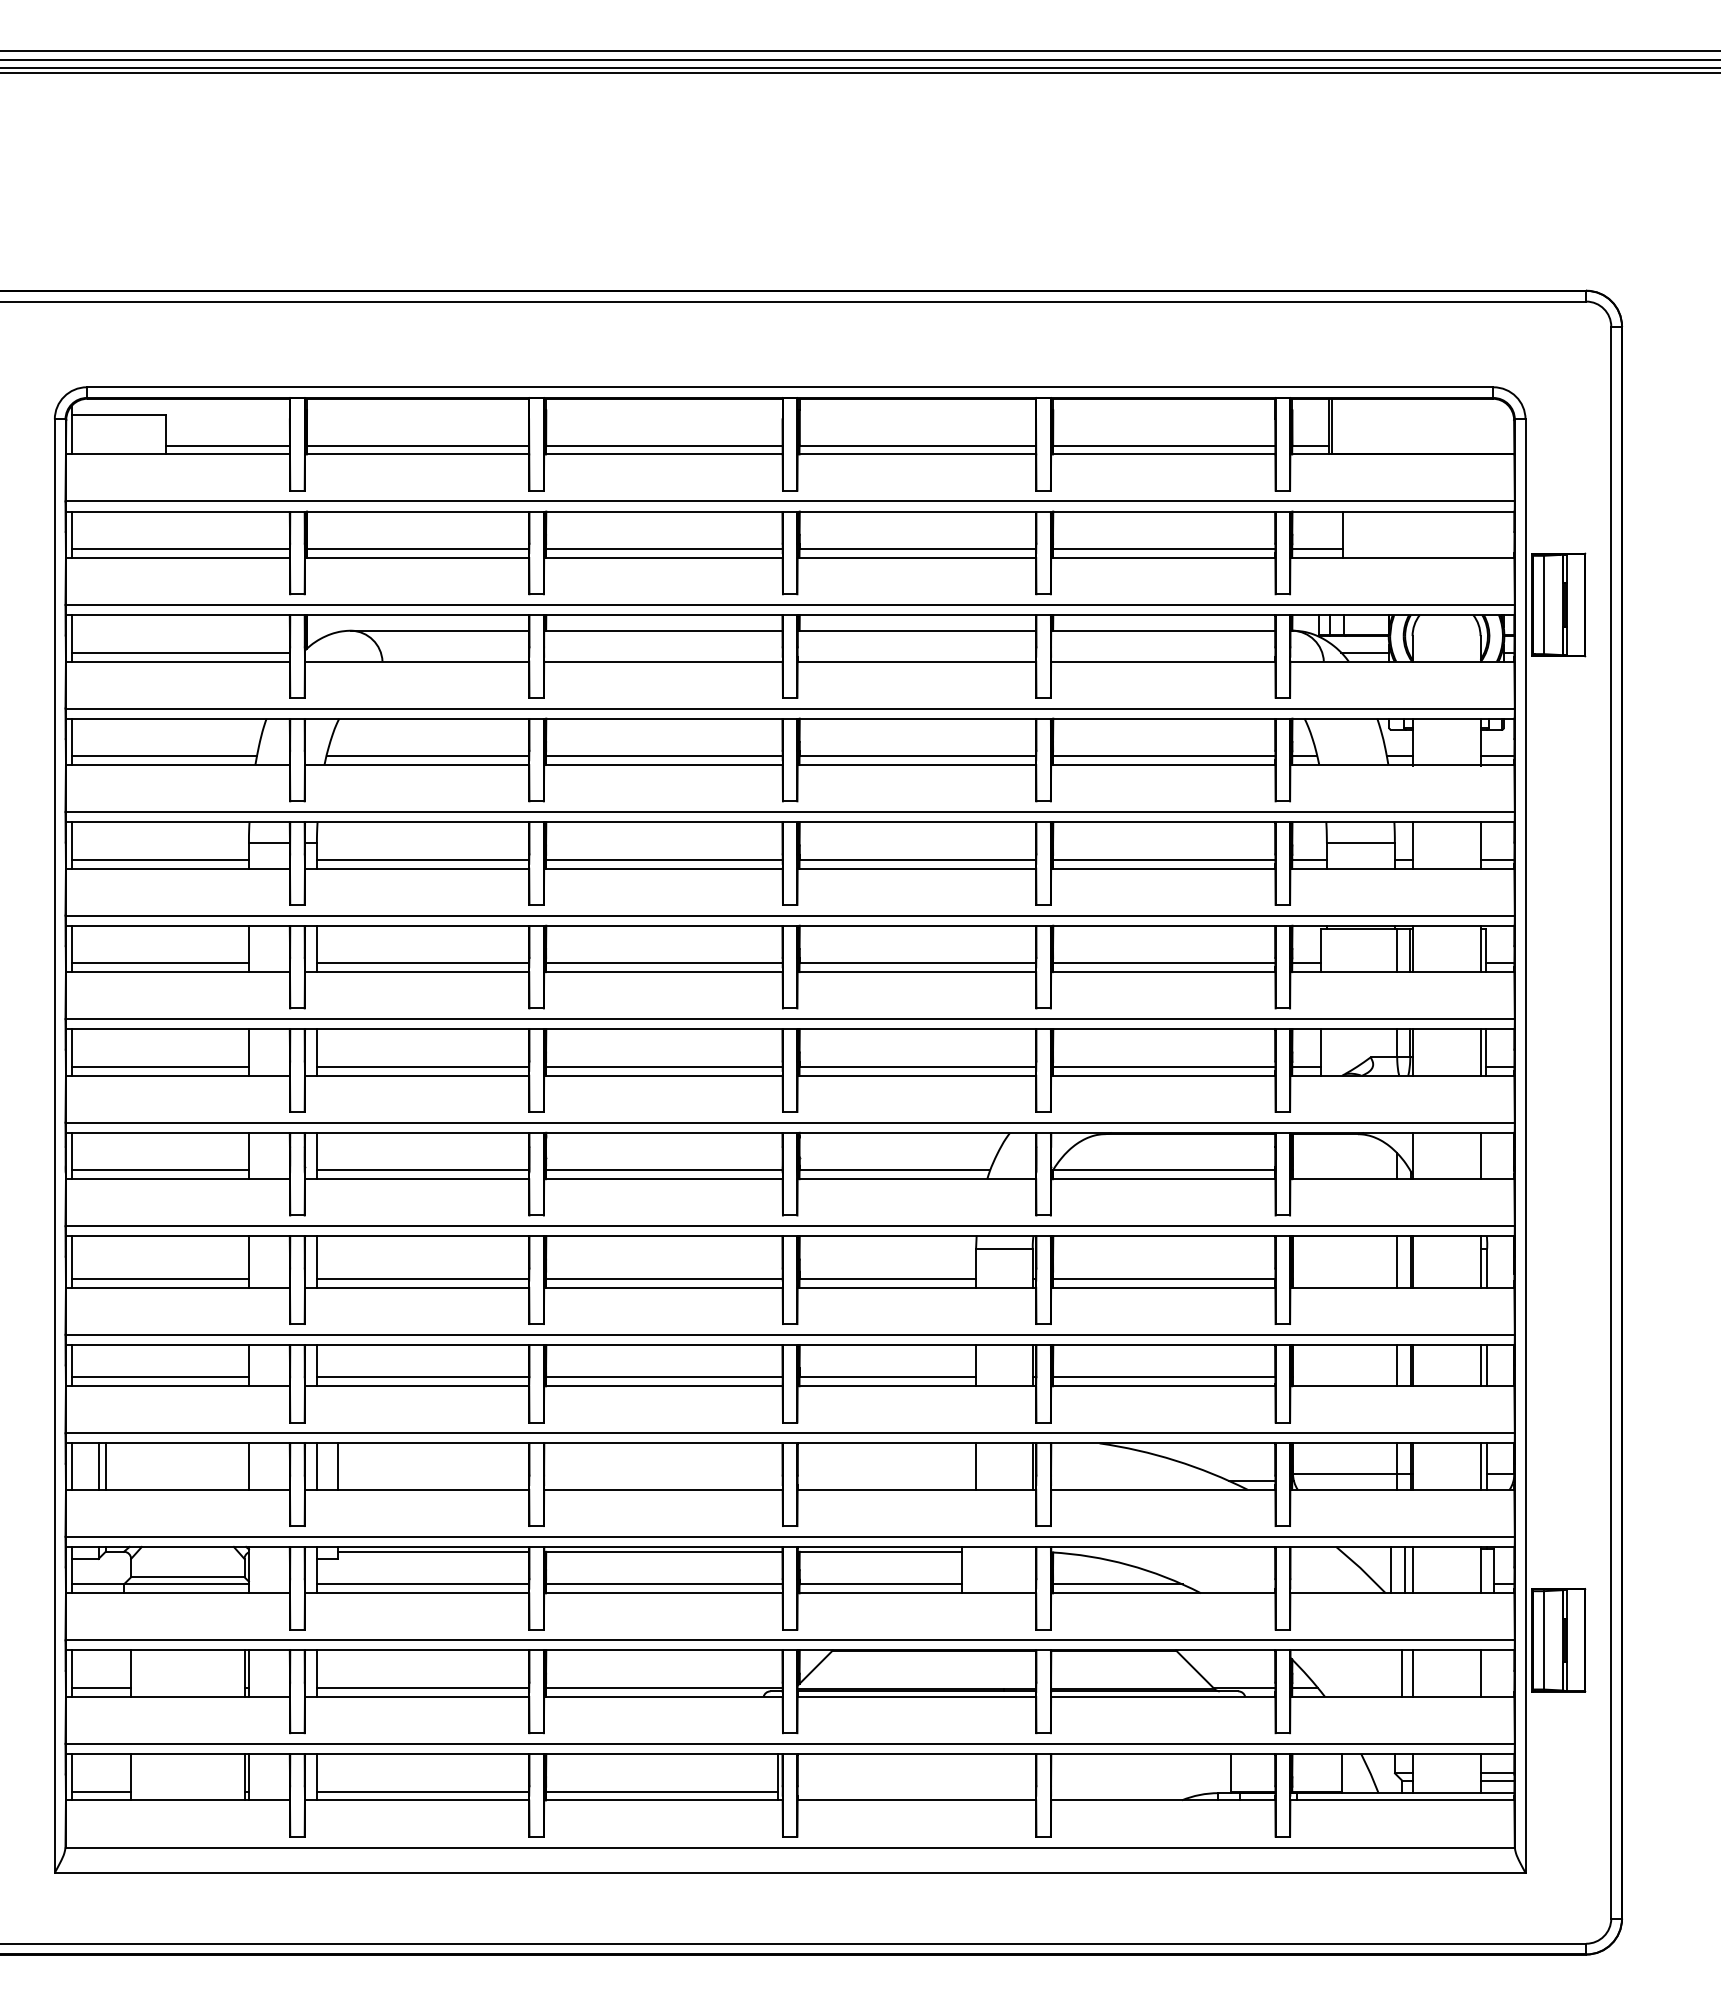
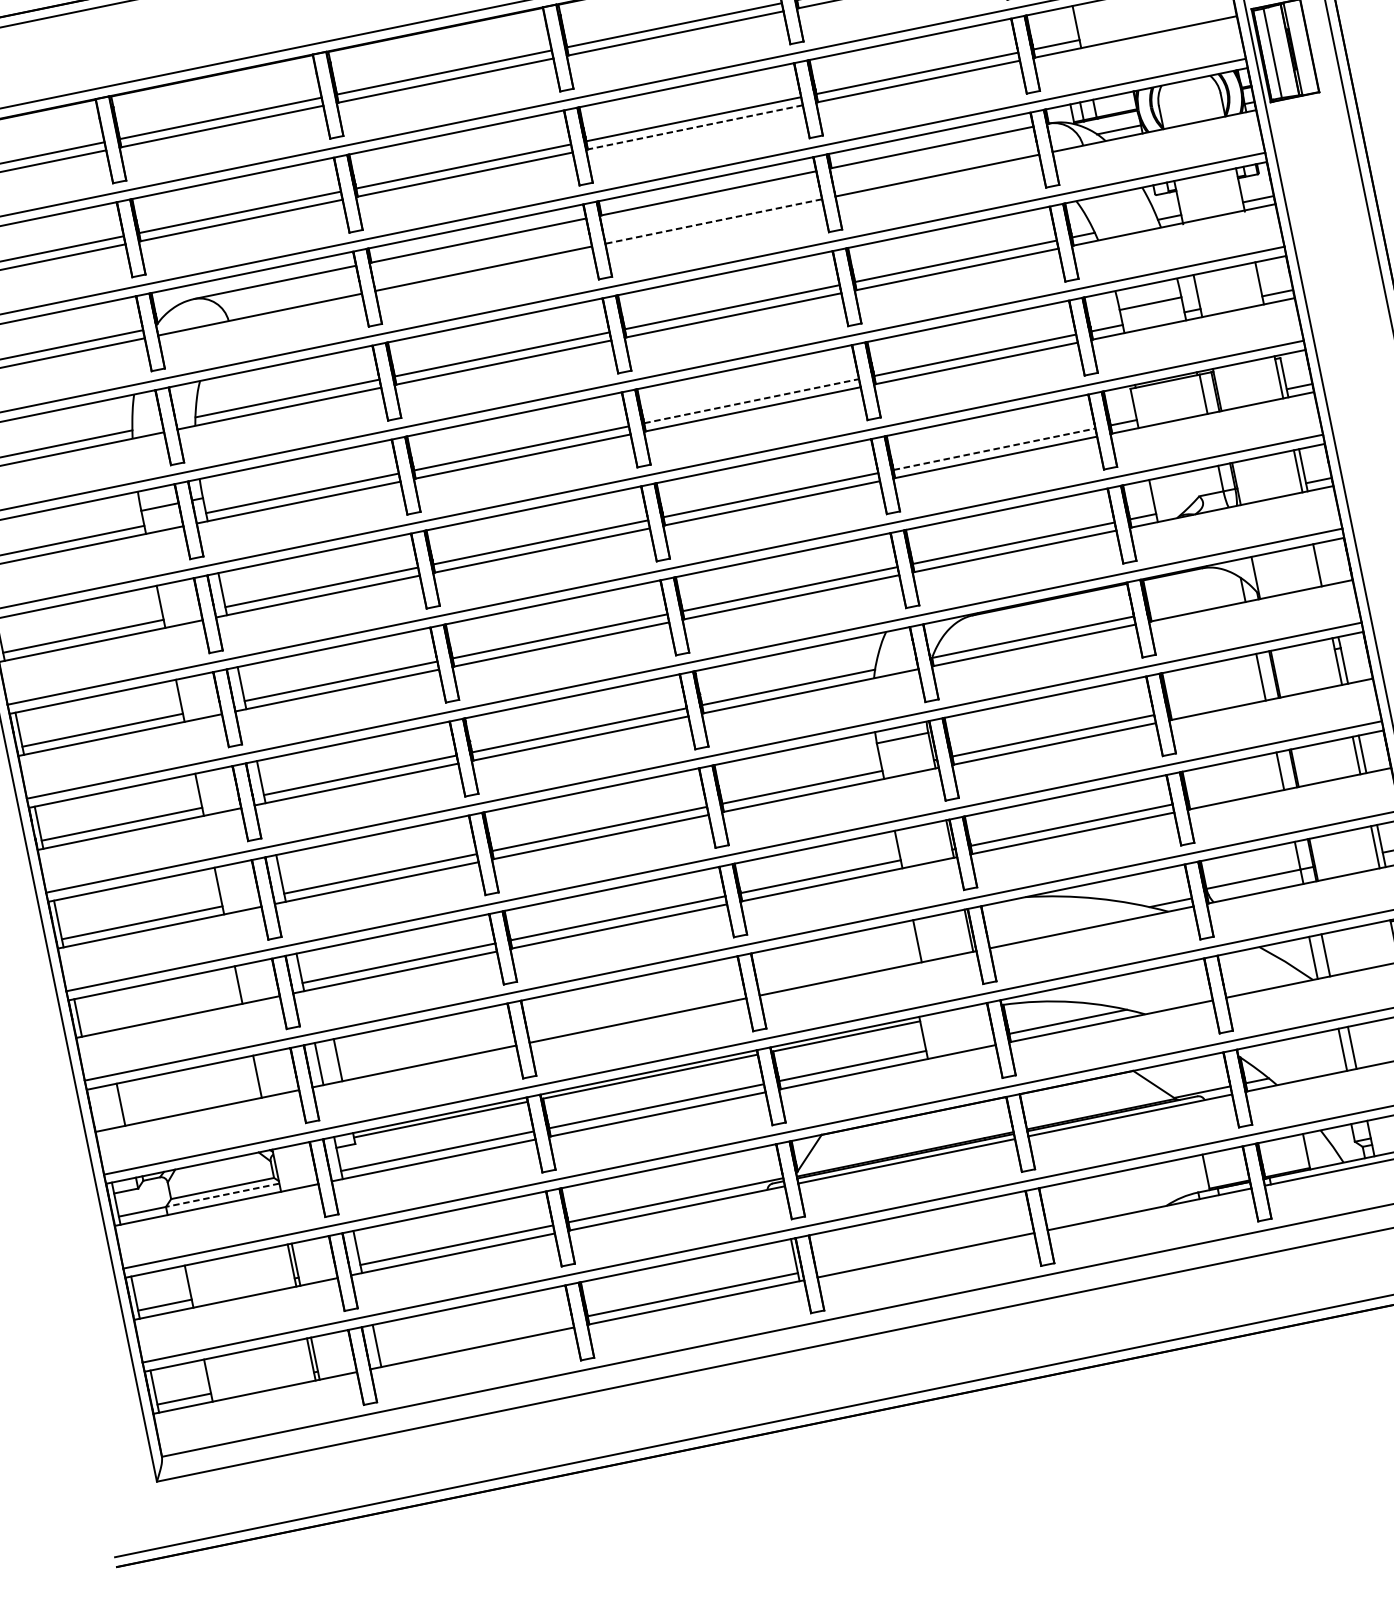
line: (916, 558) -> (694, 128), solid -> dashed
line: (916, 661) -> (713, 221), solid -> dashed
line: (918, 859) -> (752, 400), solid -> dashed
line: (1164, 963) -> (994, 449), solid -> dashed
line: (160, 1377) -> (160, 1012), removed
line: (72, 1466) -> (97, 1109), removed
line: (105, 1466) -> (127, 1103), removed
line: (1412, 1569) -> (1332, 953), removed
line: (185, 1584) -> (221, 1195), solid -> dashed
line: (422, 1791) -> (475, 1339), removed

